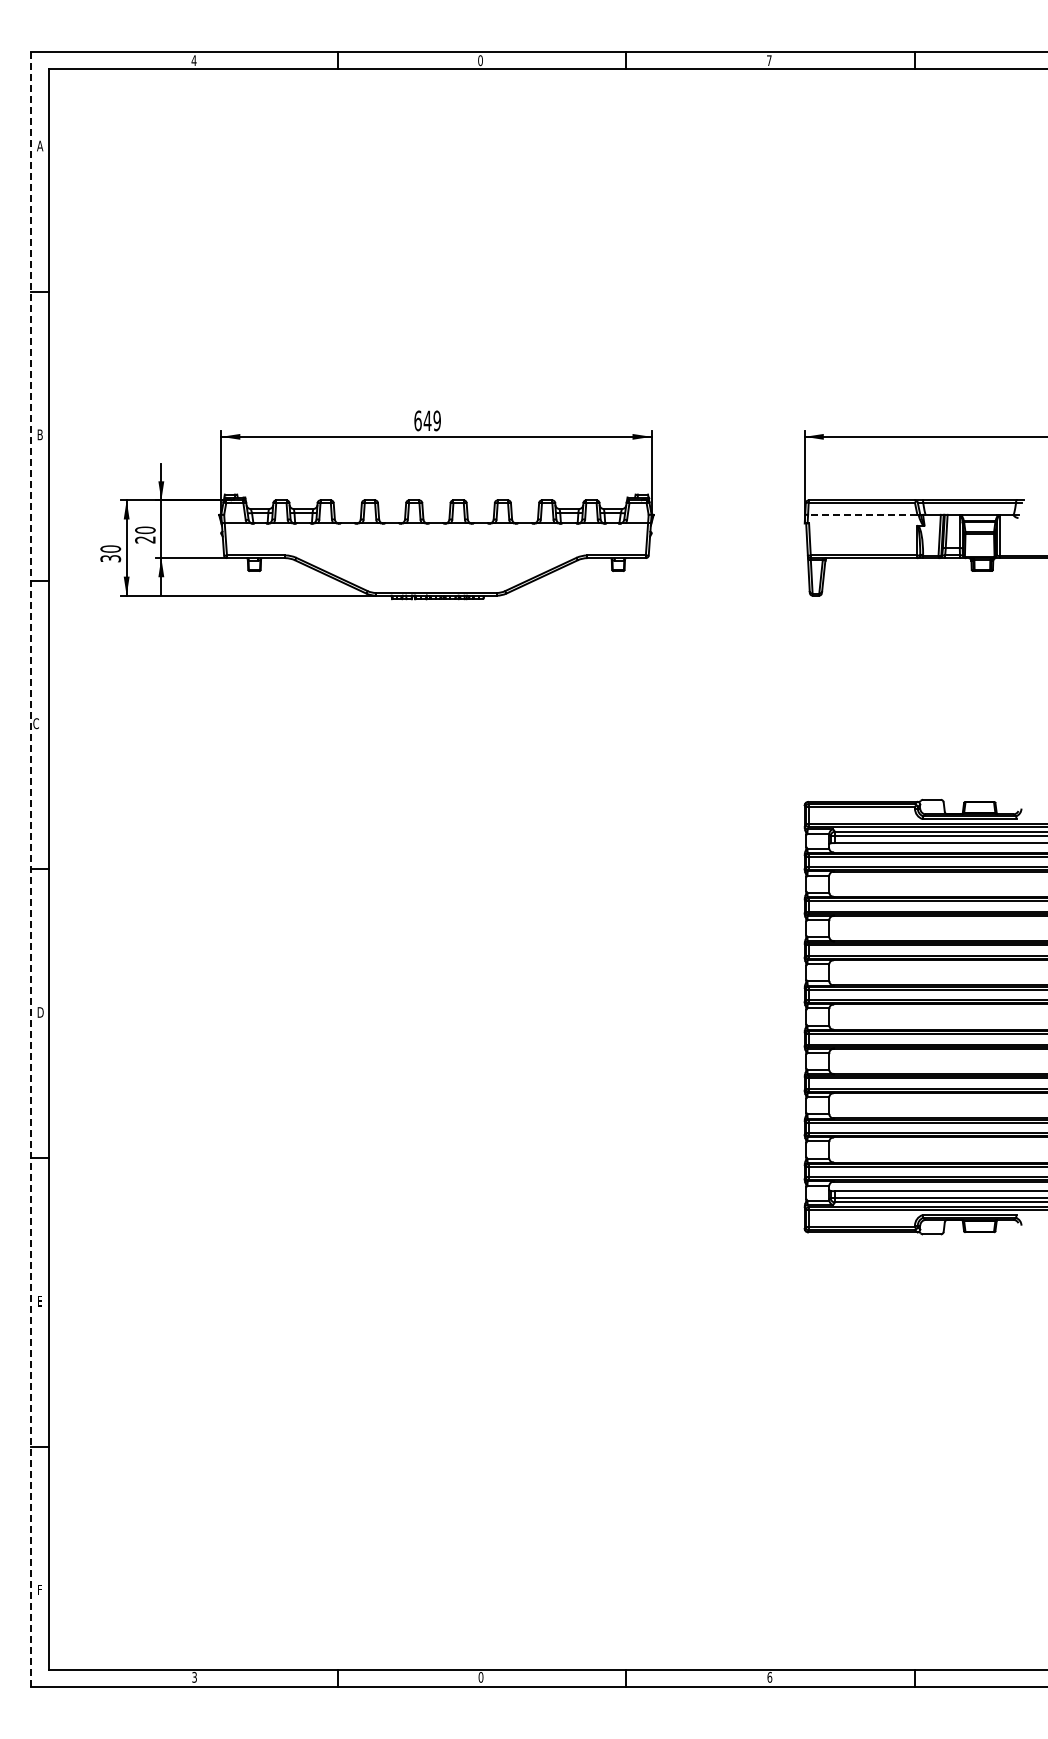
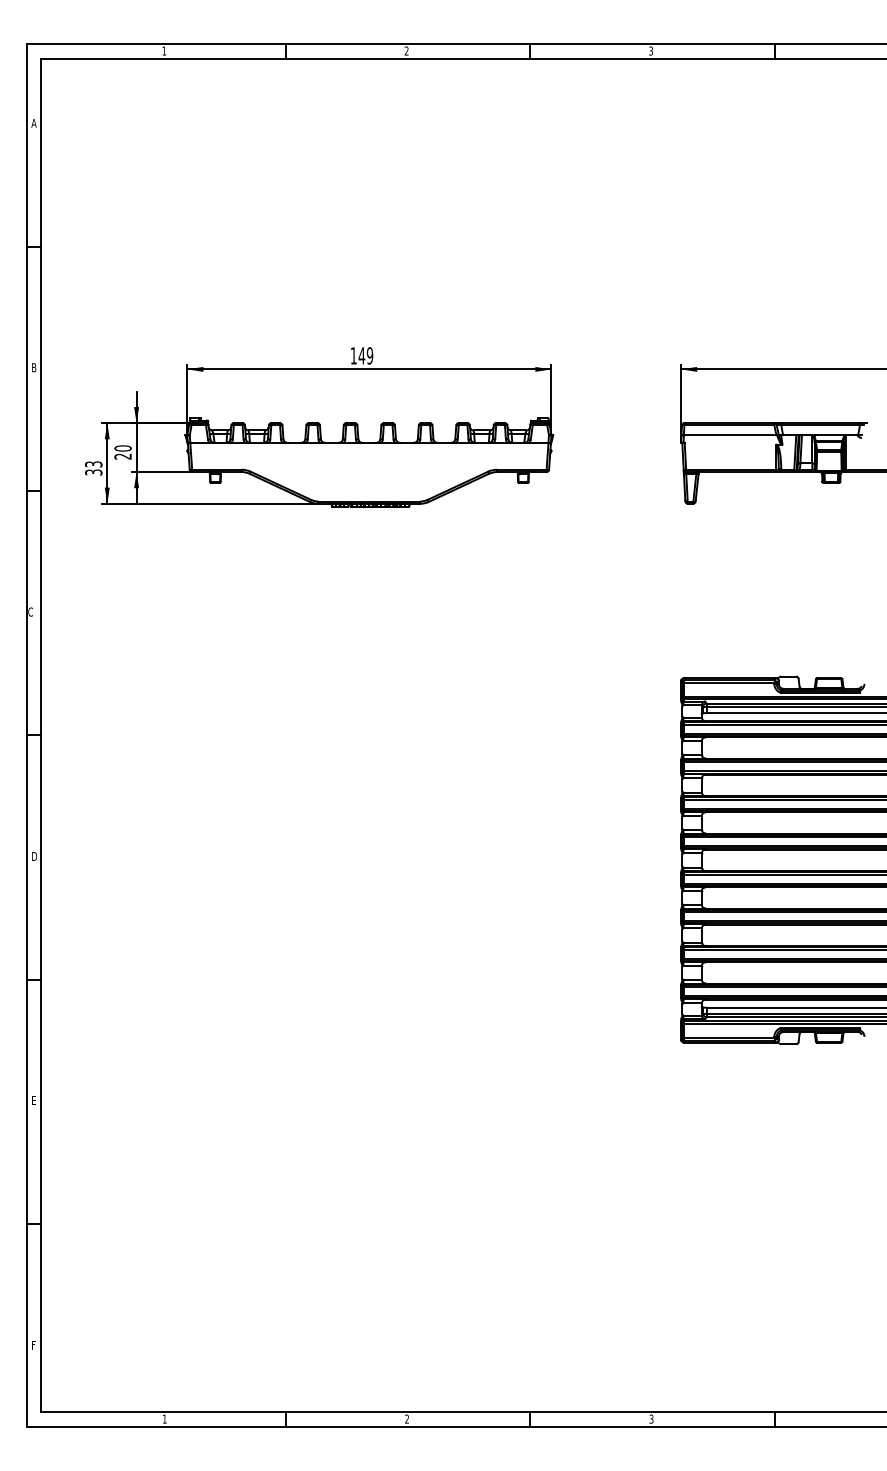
text: (193, 60) -> (163, 50), 4 -> 1
text: (480, 60) -> (406, 50), 0 -> 2
text: (769, 60) -> (651, 50), 7 -> 3
text: (417, 420) -> (353, 355), 649 -> 149
line: (862, 514) -> (729, 435), dashed -> solid
text: (110, 548) -> (93, 463), 30 -> 33
line: (31, 869) -> (26, 735), dashed -> solid
text: (194, 1677) -> (164, 1419), 3 -> 1
text: (480, 1677) -> (406, 1419), 0 -> 2
text: (769, 1677) -> (651, 1419), 6 -> 3

